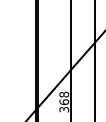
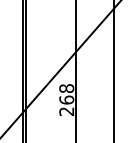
text: (64, 109) -> (67, 111), 368 -> 268

